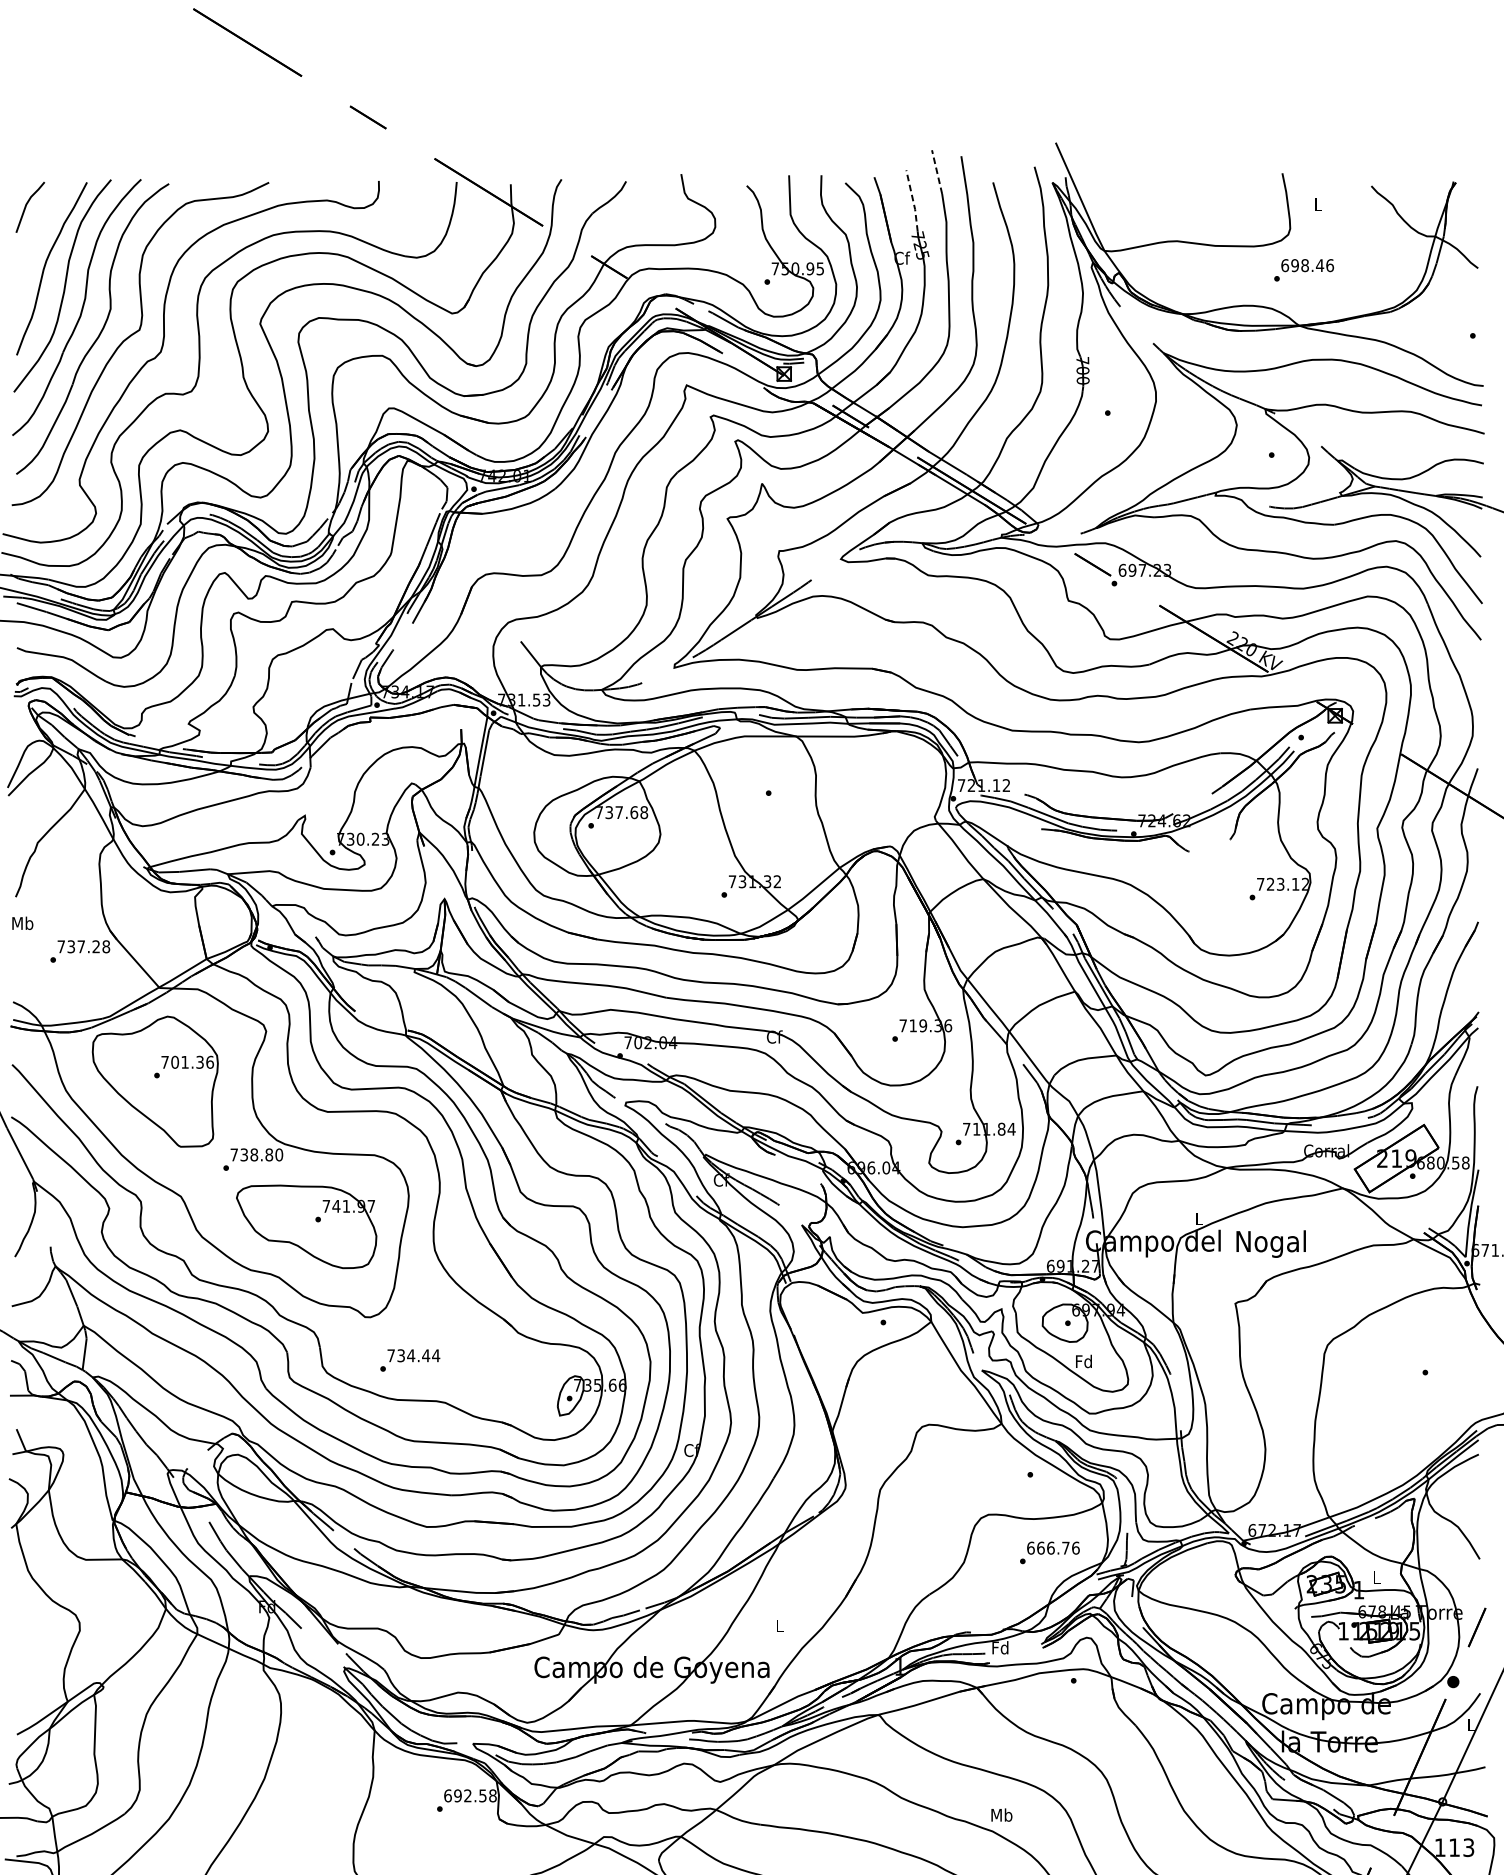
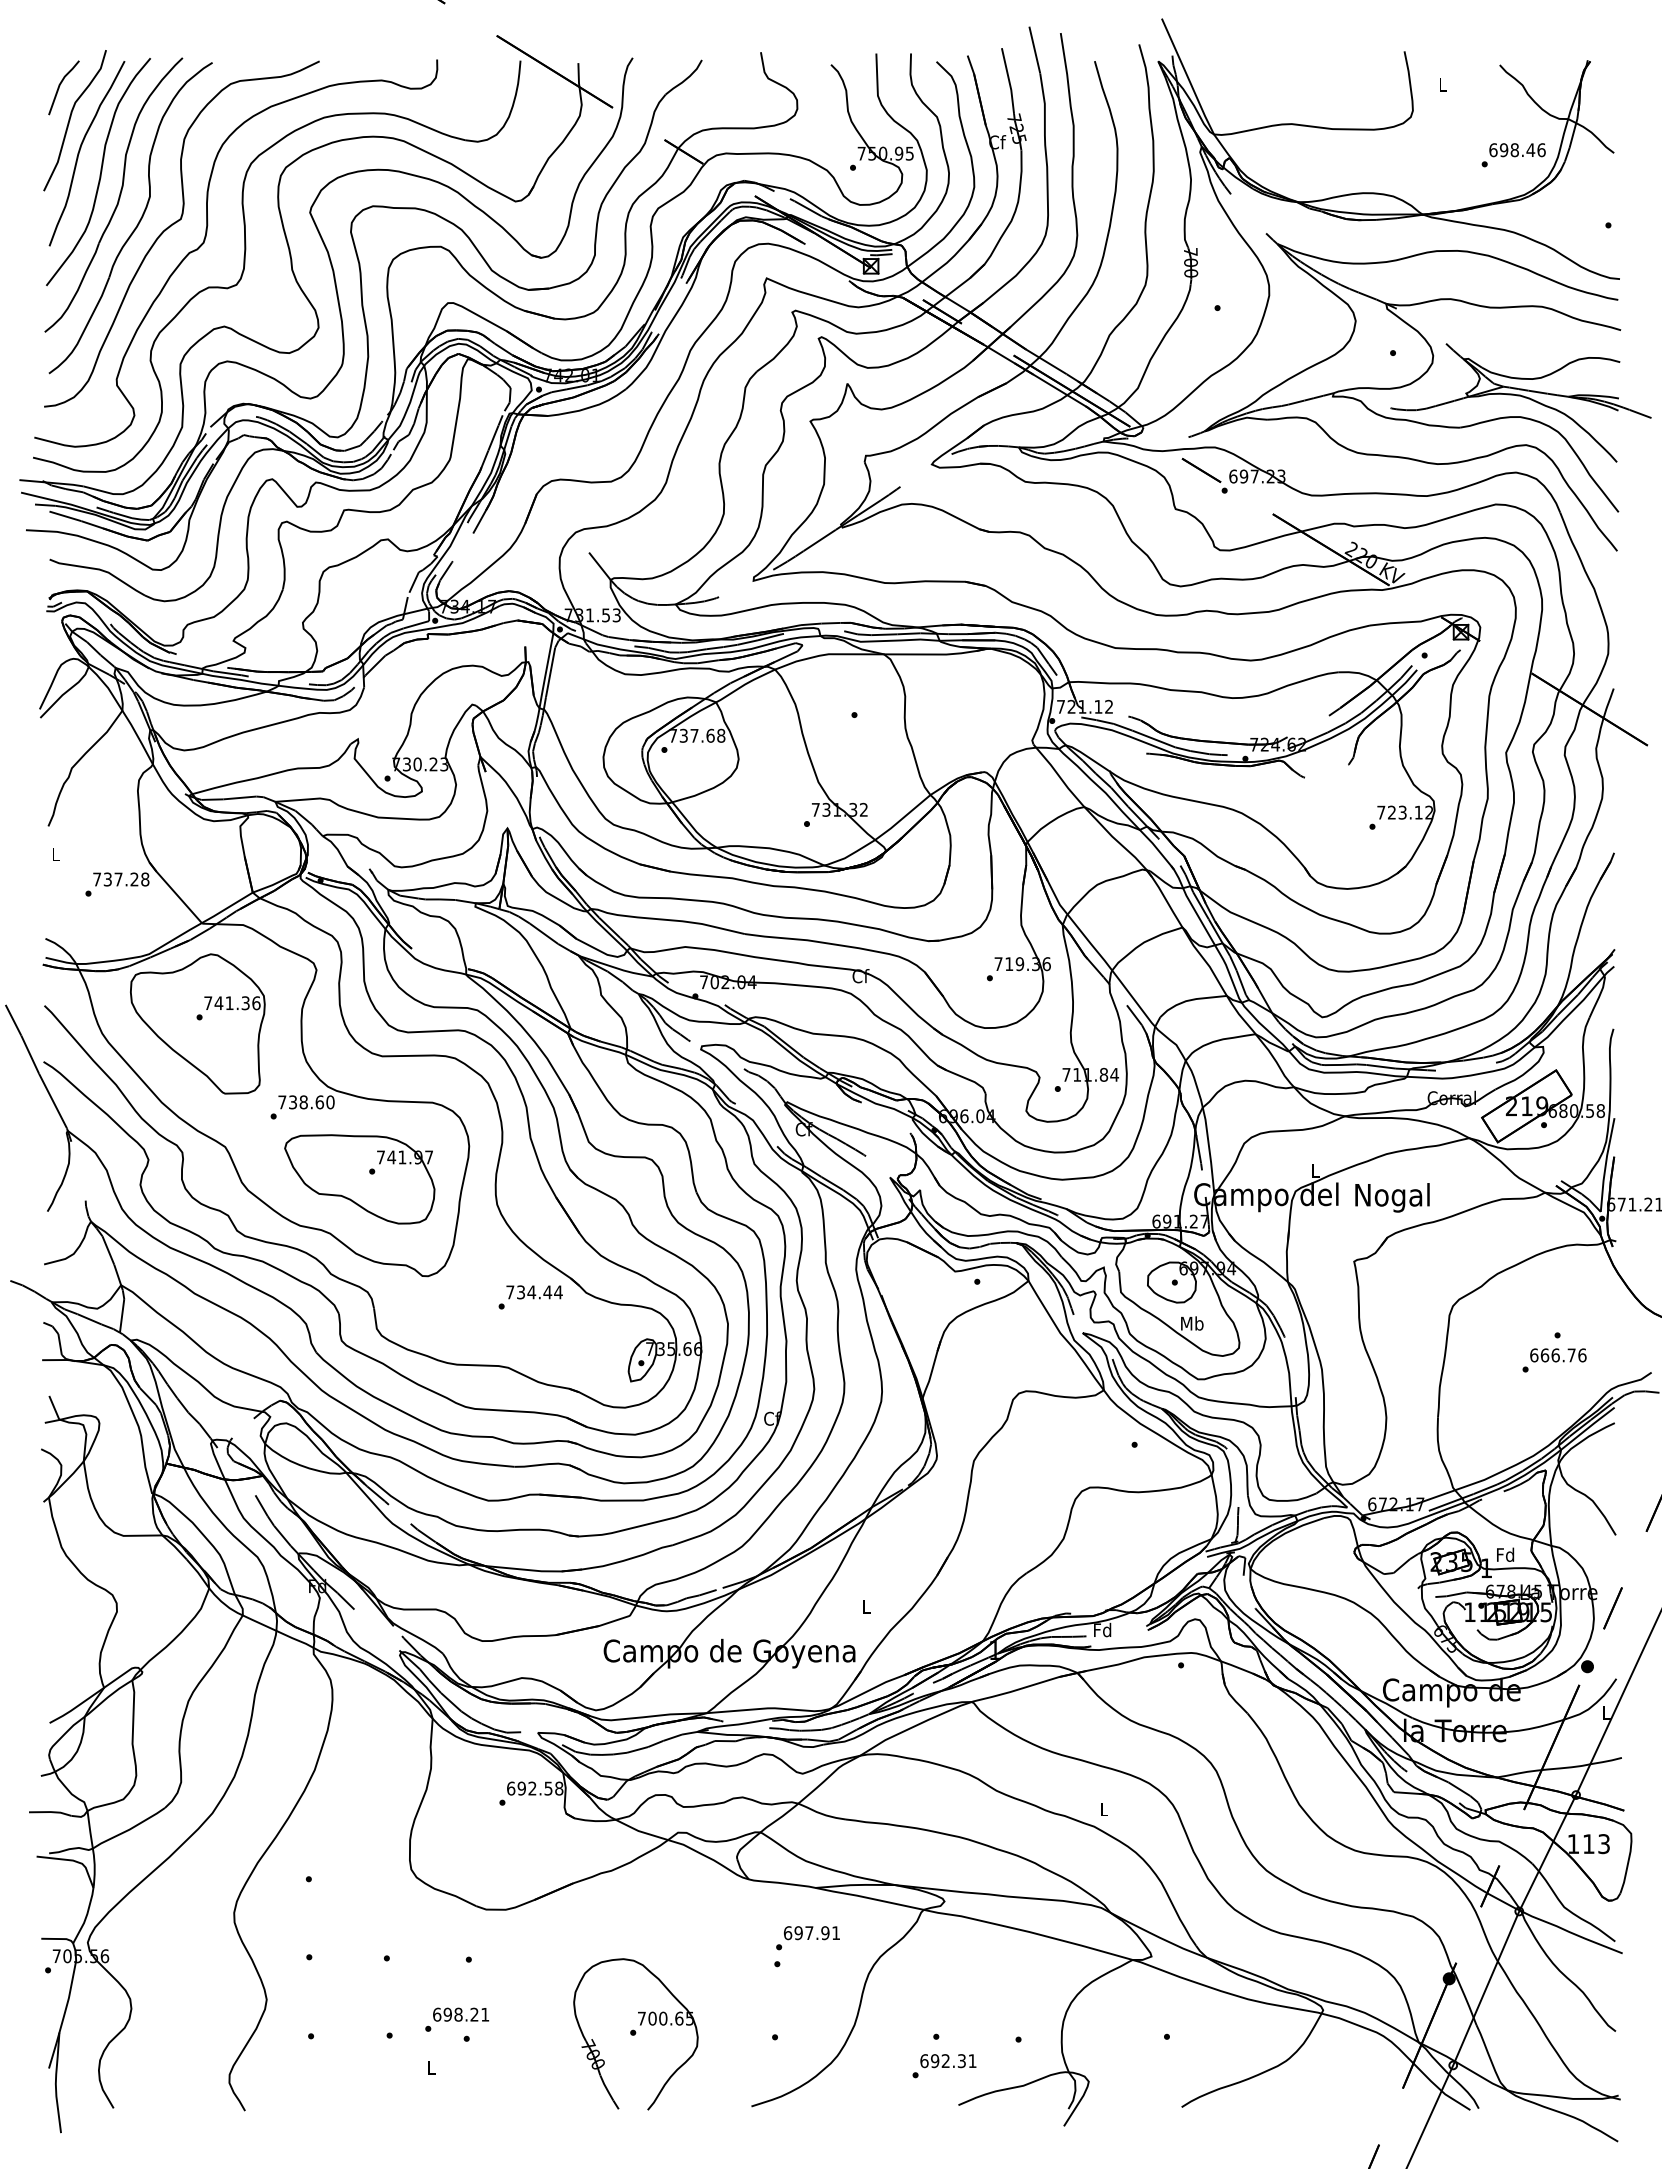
line: (936, 171) -> (1034, 49), dashed -> solid
line: (913, 201) -> (1009, 81), dashed -> solid
curve: (36, 237) -> (70, 120), added
text: (1303, 270) -> (1513, 155), moved
text: (22, 923) -> (55, 854), Mb -> L
text: (174, 1062) -> (218, 1003), 701.36 -> 741.36
text: (269, 1155) -> (319, 1102), 738.80 -> 738.60
text: (410, 1360) -> (530, 1297), moved
text: (1084, 1361) -> (1192, 1323), Fd -> Mb
text: (1049, 1552) -> (1554, 1360), moved
text: (1376, 1577) -> (1505, 1554), L -> Fd
text: (1002, 1815) -> (1104, 1809), Mb -> L

